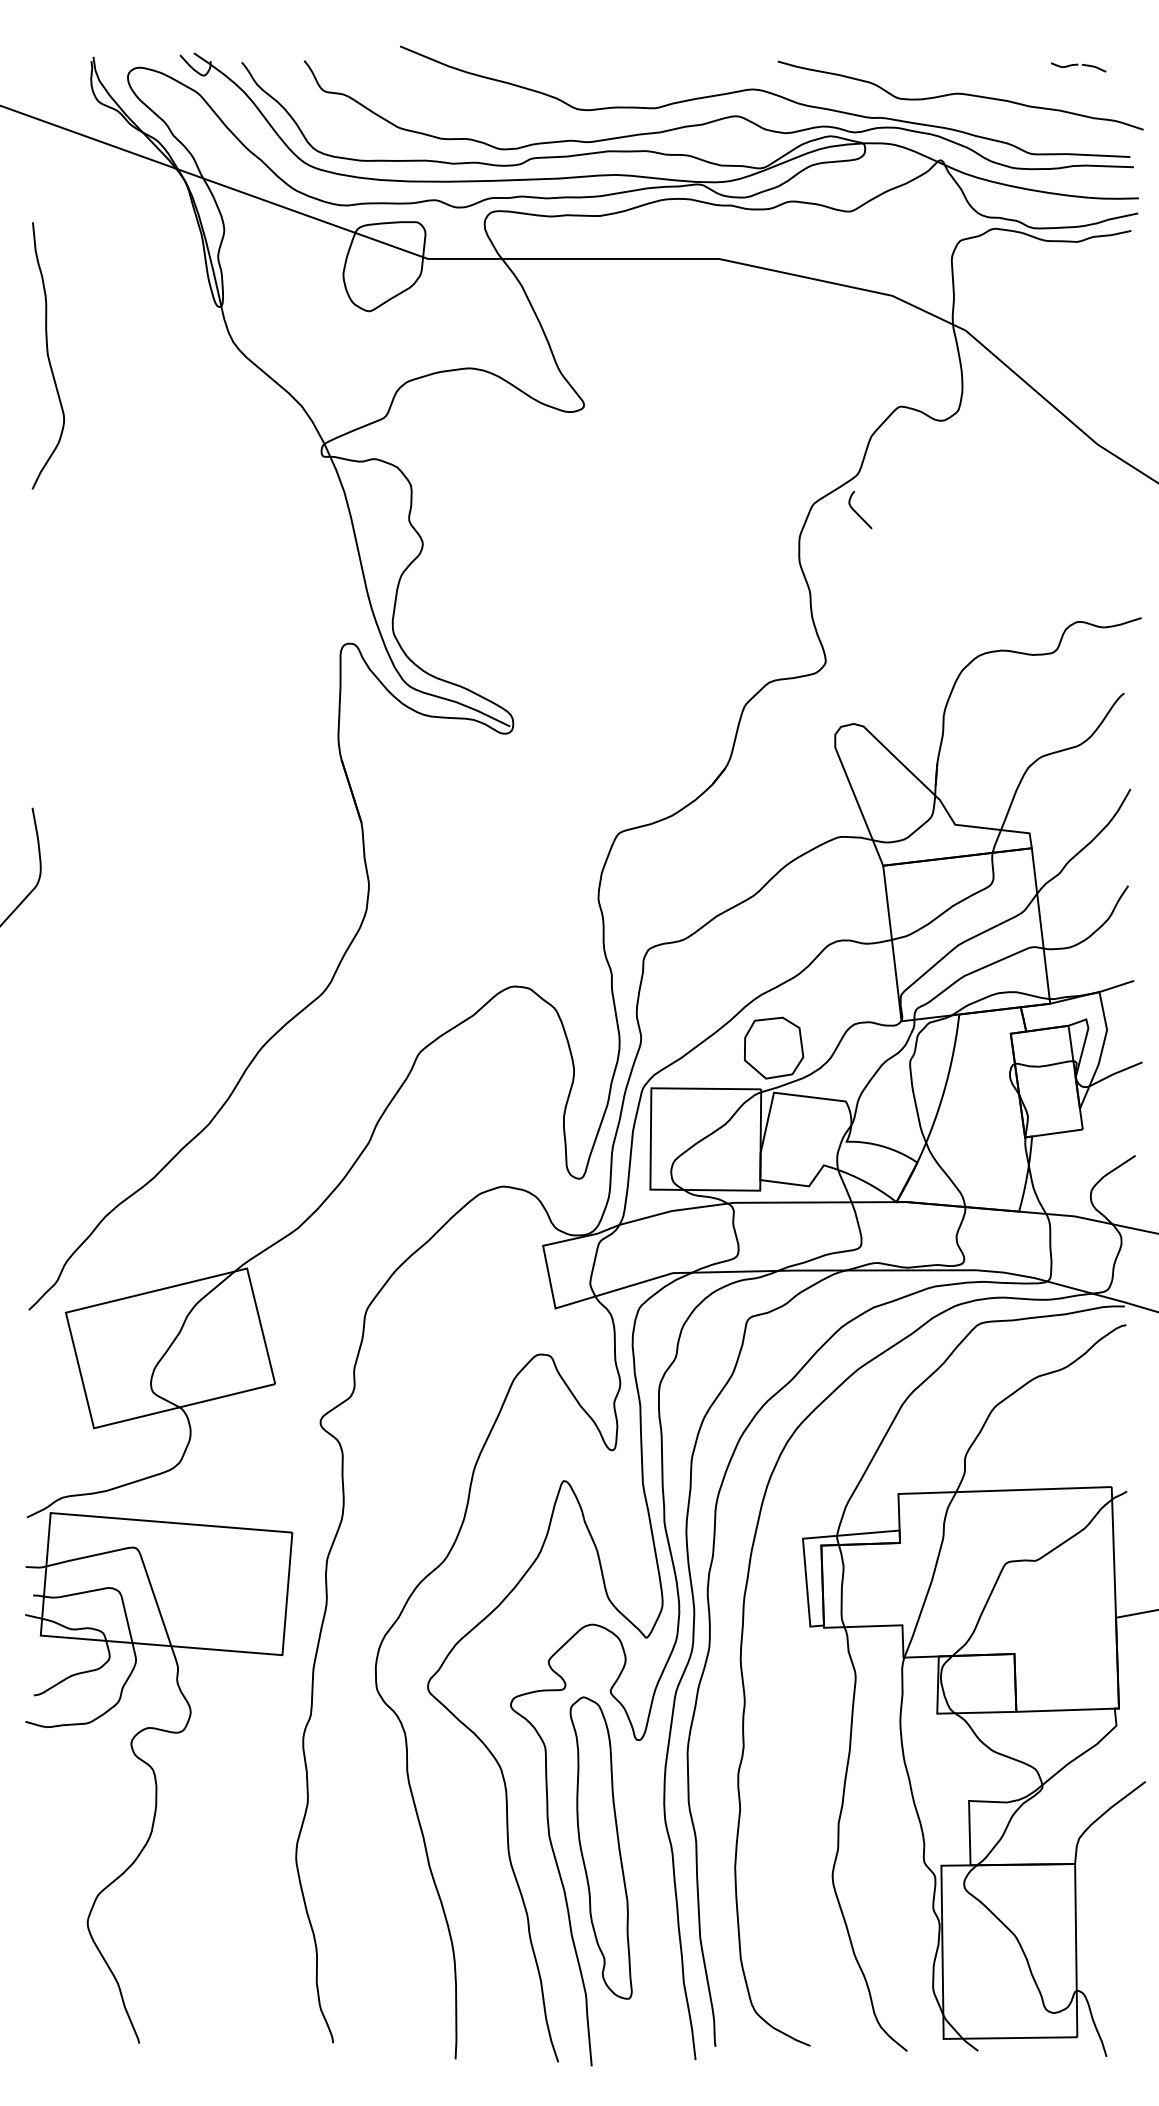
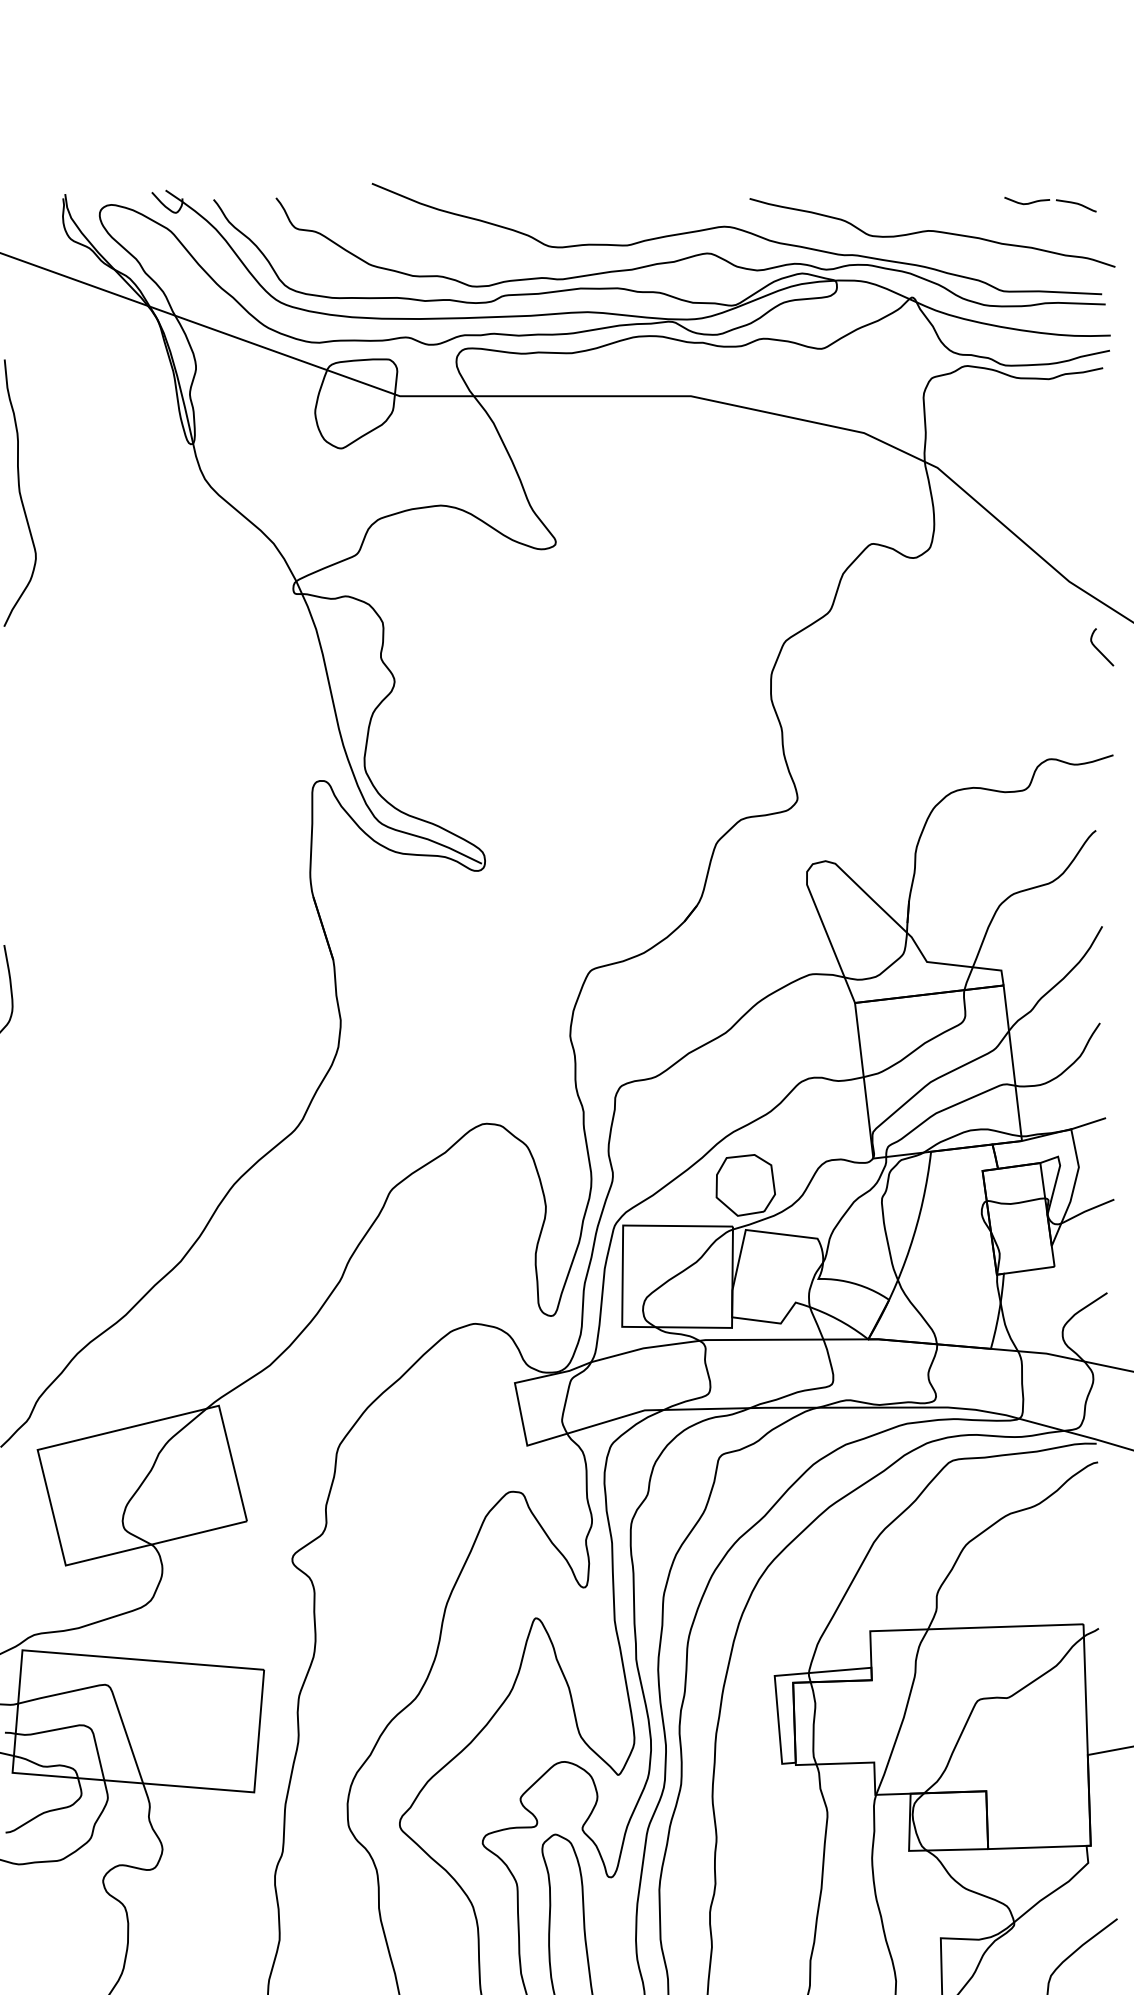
part: (1078, 67) -> (1050, 204), size x1.67
curve: (857, 512) -> (1099, 649), moved

